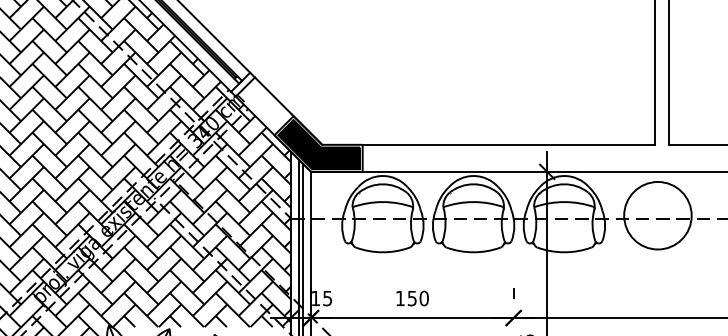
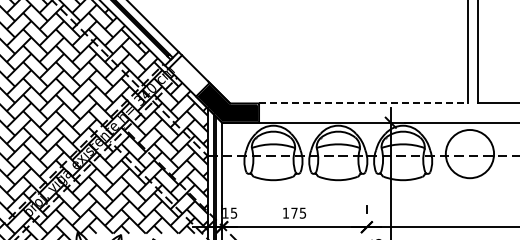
line: (508, 144) -> (363, 103), solid -> dashed
text: (417, 297) -> (298, 212), 150 -> 175

